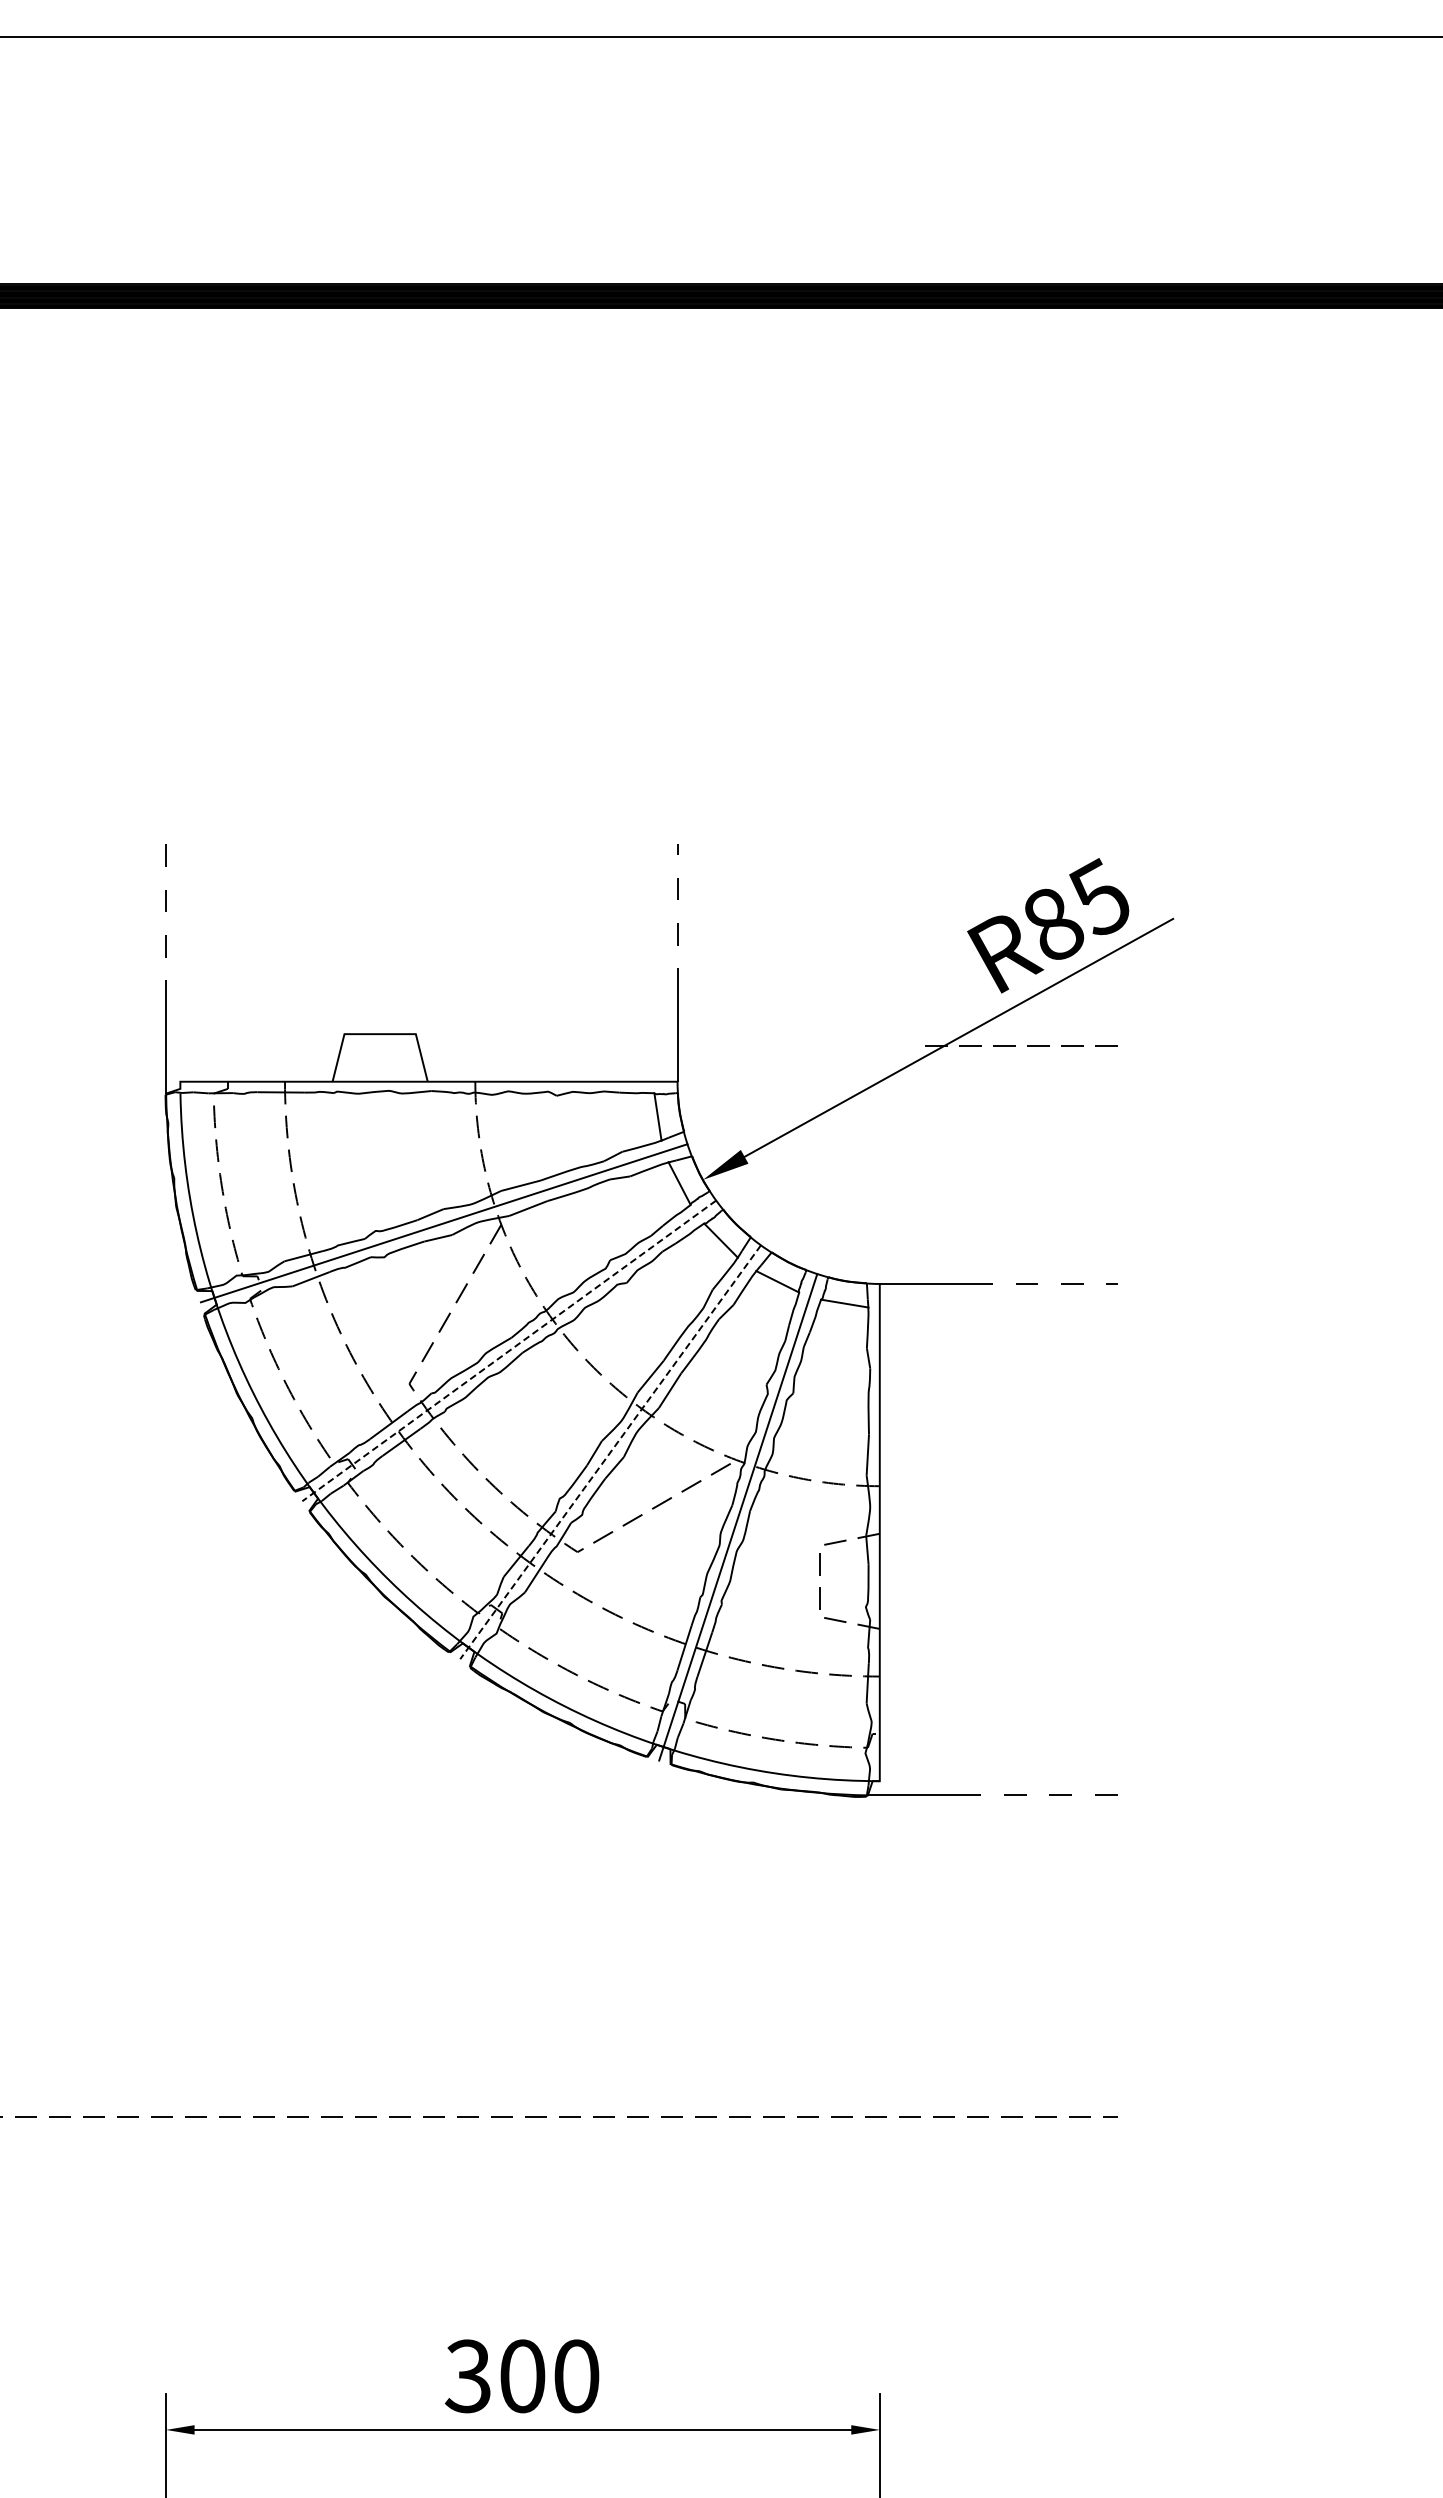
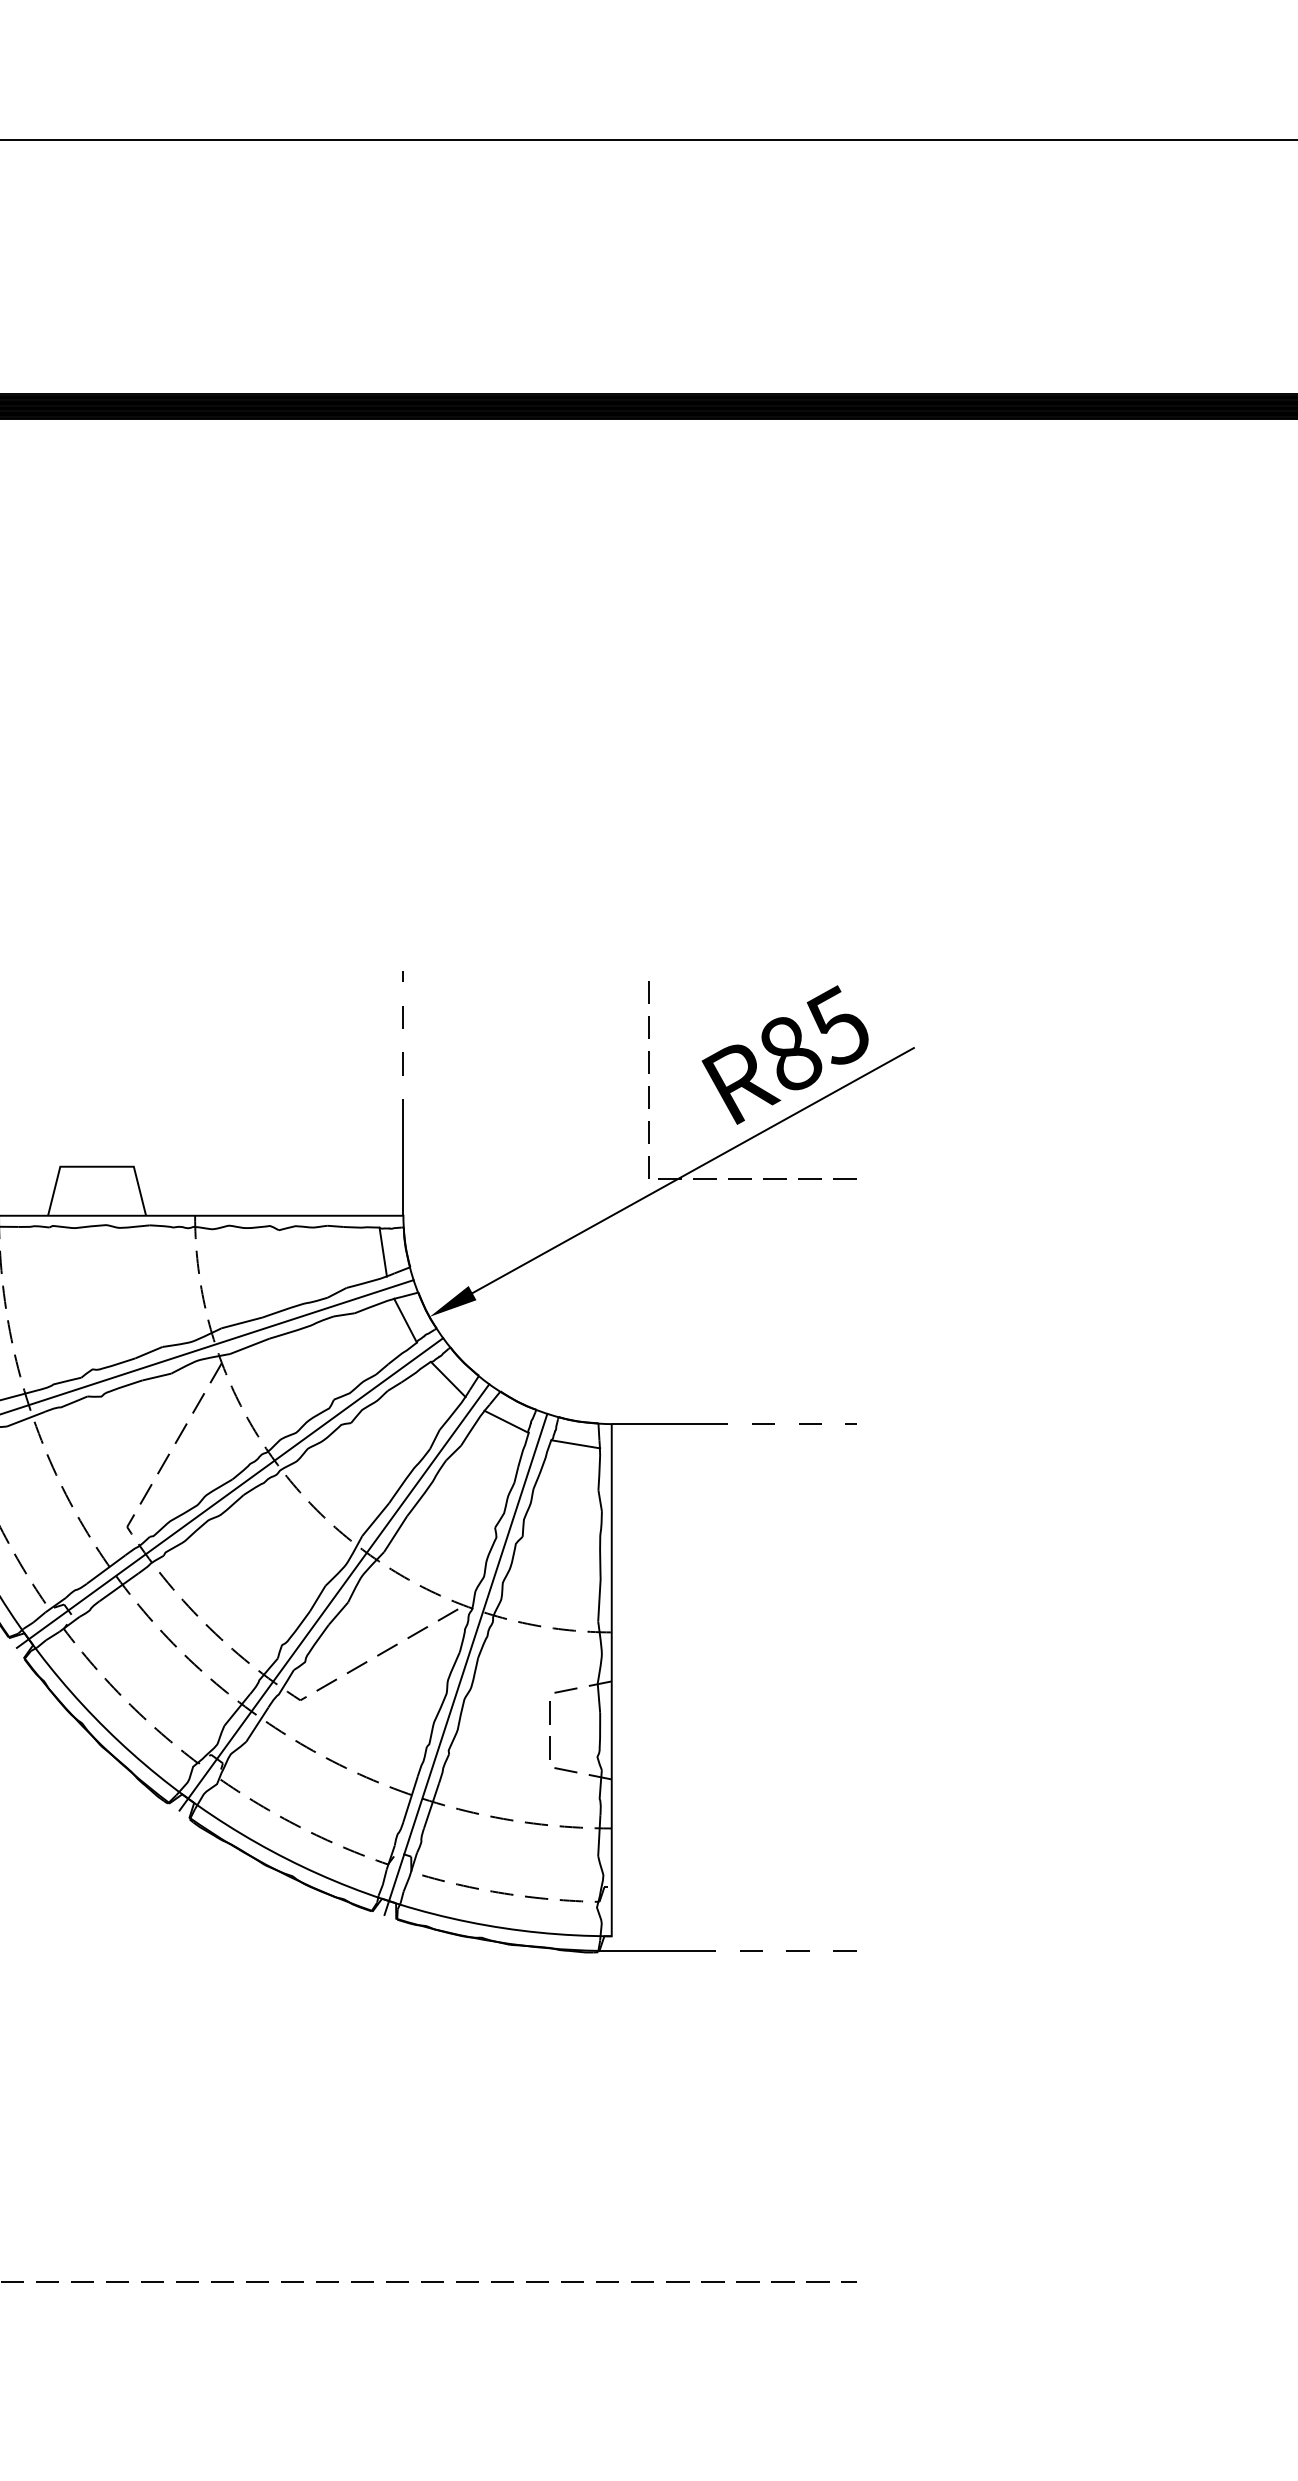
line: (914, 943) -> (647, 1073), added
line: (509, 1350) -> (230, 1492), dashed -> solid
line: (610, 1452) -> (334, 1597), dashed -> solid

